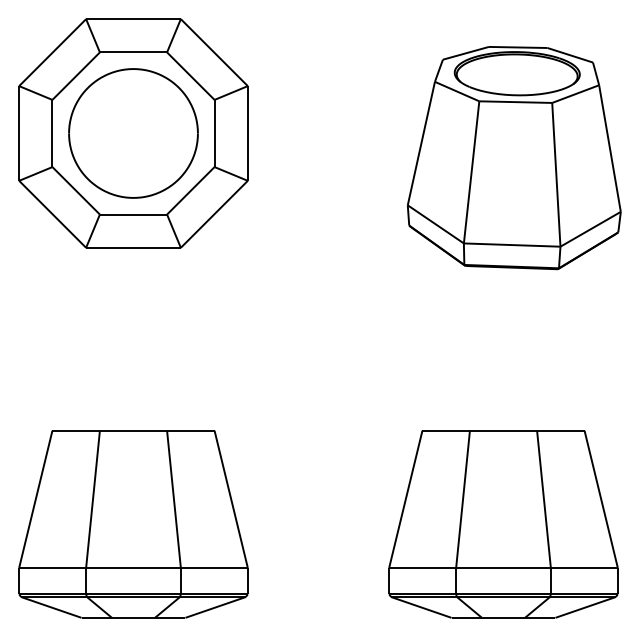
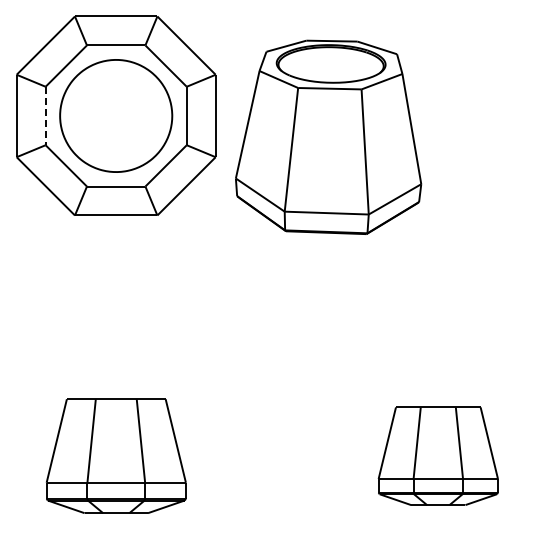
line: (52, 134) -> (45, 116), solid -> dashed
part: (514, 157) -> (328, 136), moved
part: (133, 524) -> (116, 456), size x0.7
part: (503, 524) -> (438, 456), size x0.6

